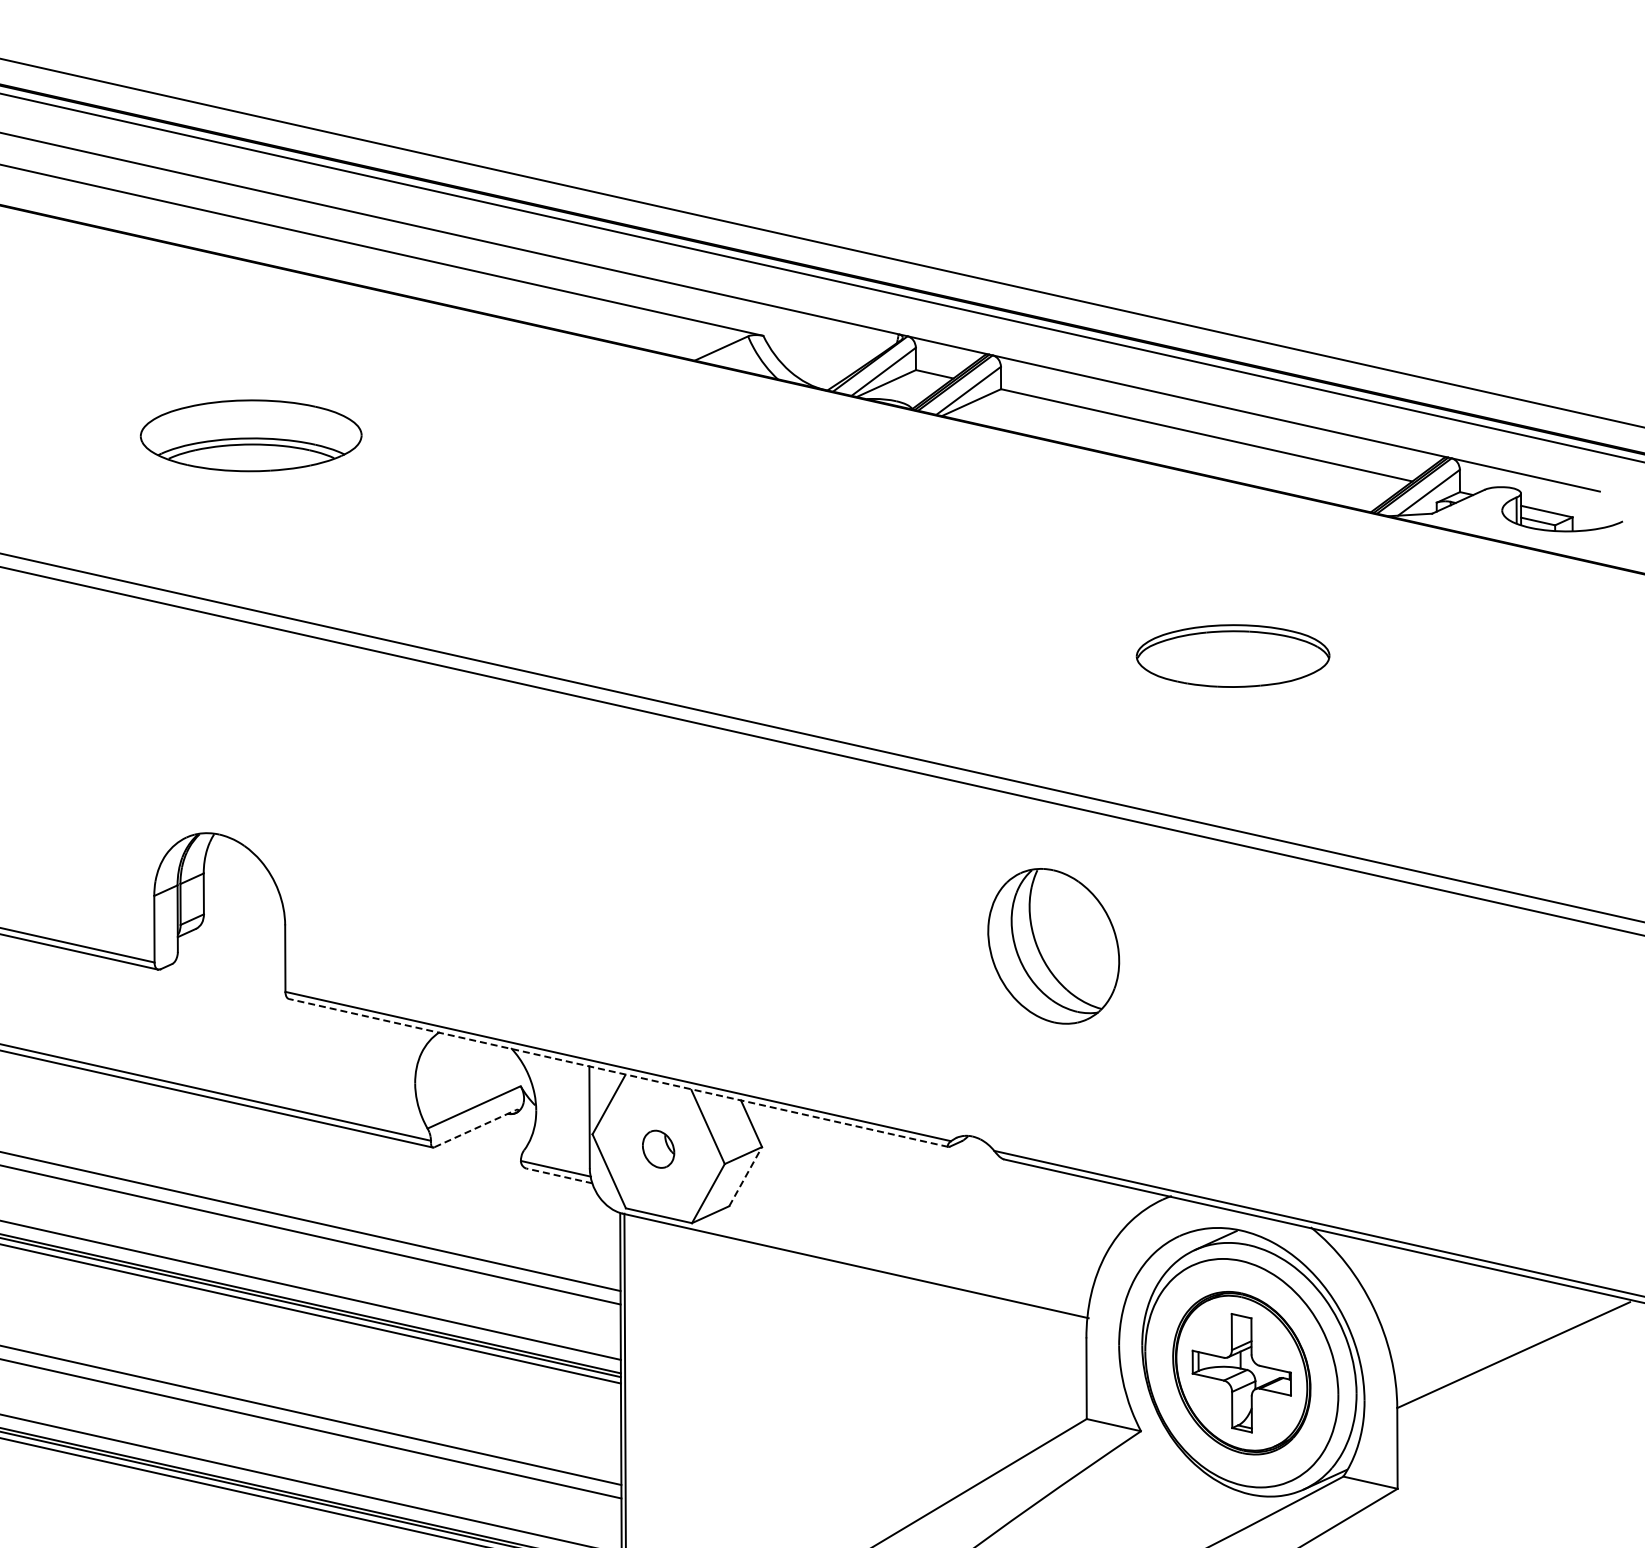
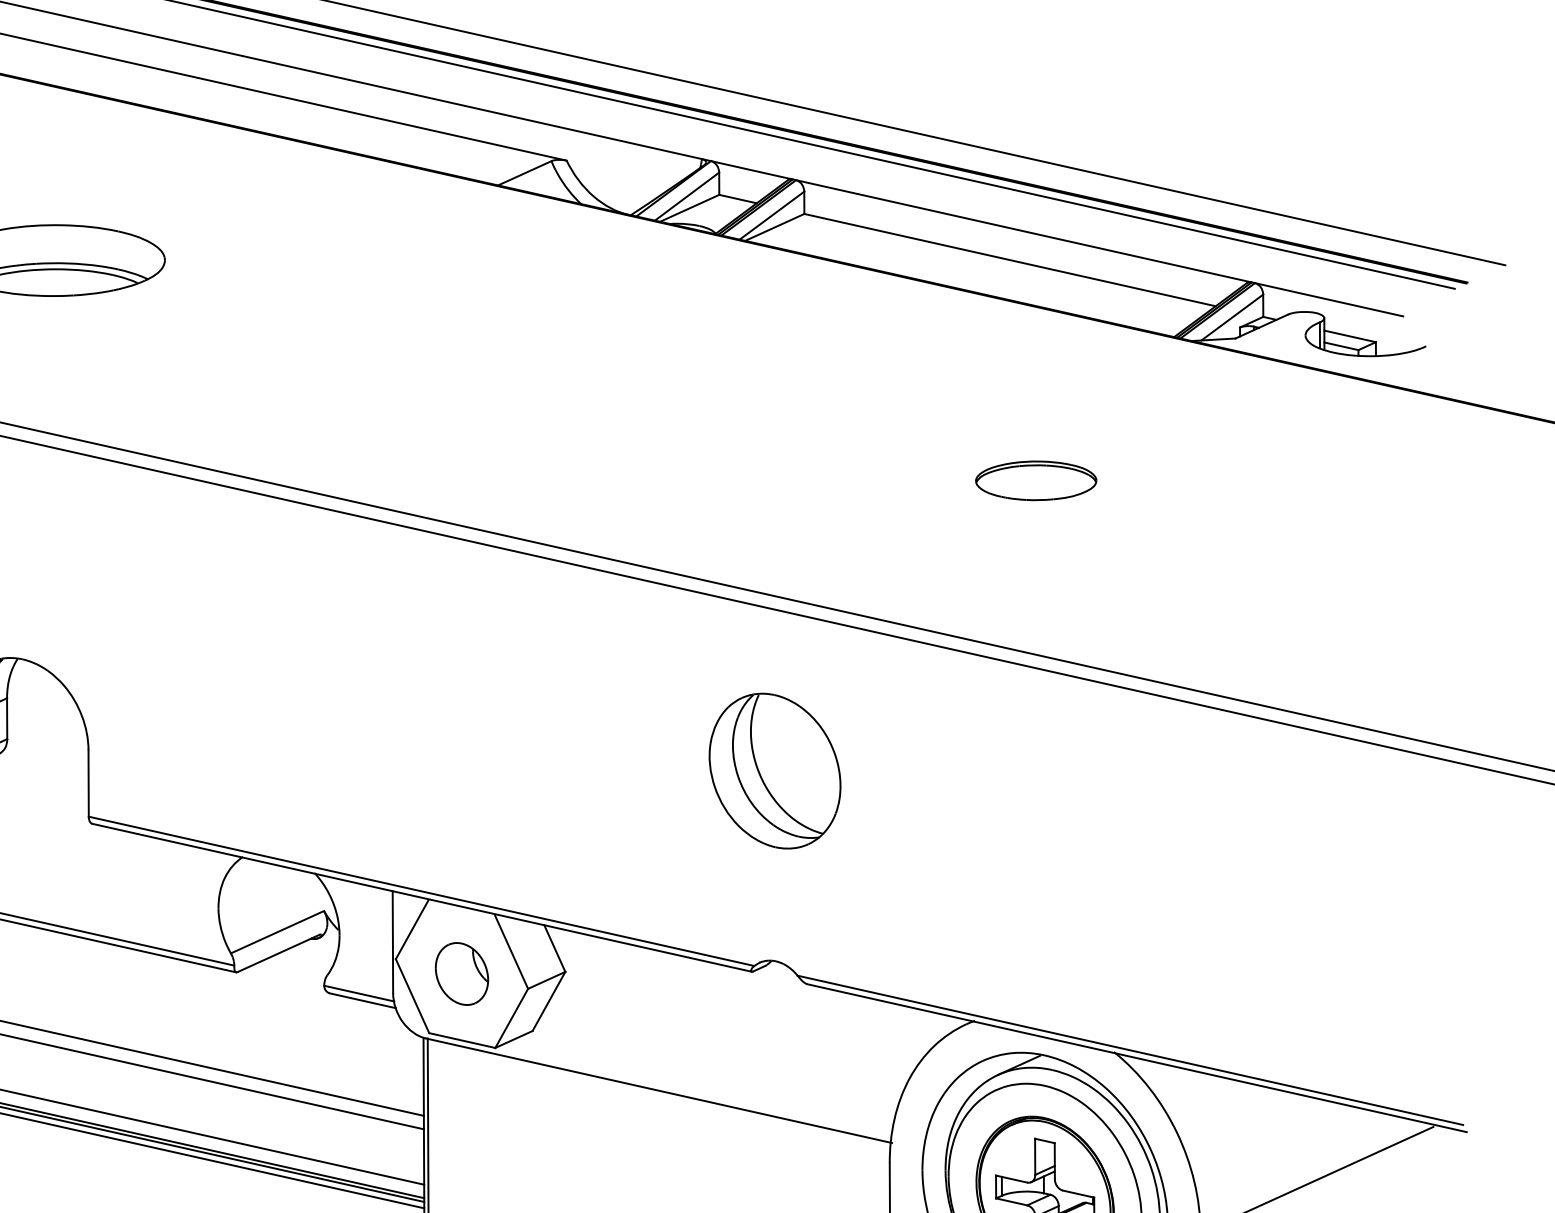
part: (1232, 655) -> (1035, 480), size x0.62
part: (1053, 946) -> (774, 771), moved
line: (618, 1072) -> (421, 897), dashed -> solid
line: (475, 1128) -> (278, 953), dashed -> solid
part: (658, 1149) -> (461, 974), size x1.67
line: (559, 1175) -> (362, 1000), dashed -> solid
line: (745, 1176) -> (548, 1001), dashed -> solid

